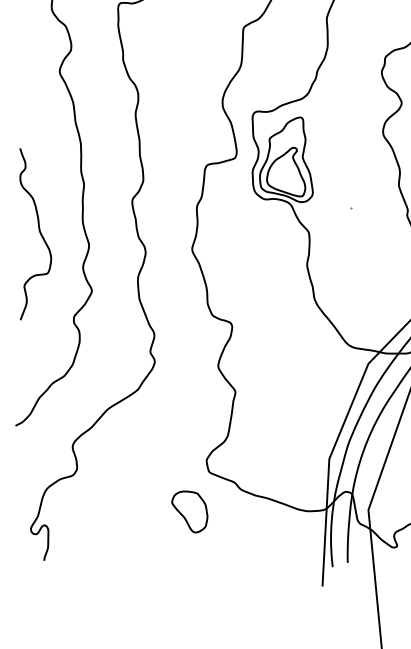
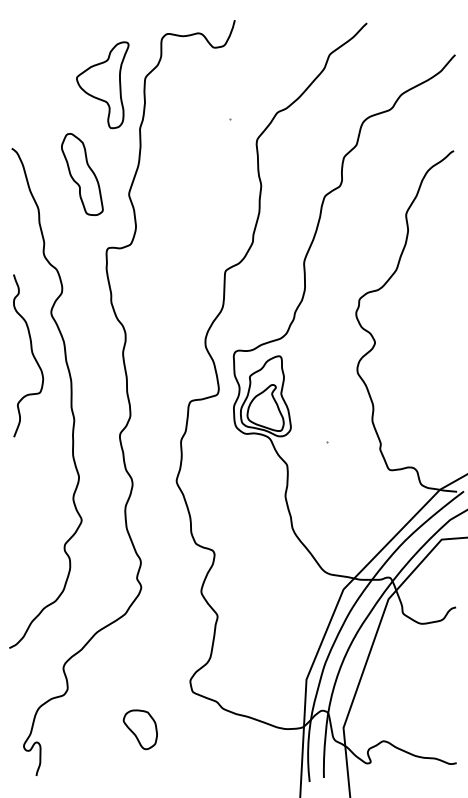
curve: (38, 231) -> (31, 353), moved
part: (188, 511) -> (139, 729), moved

